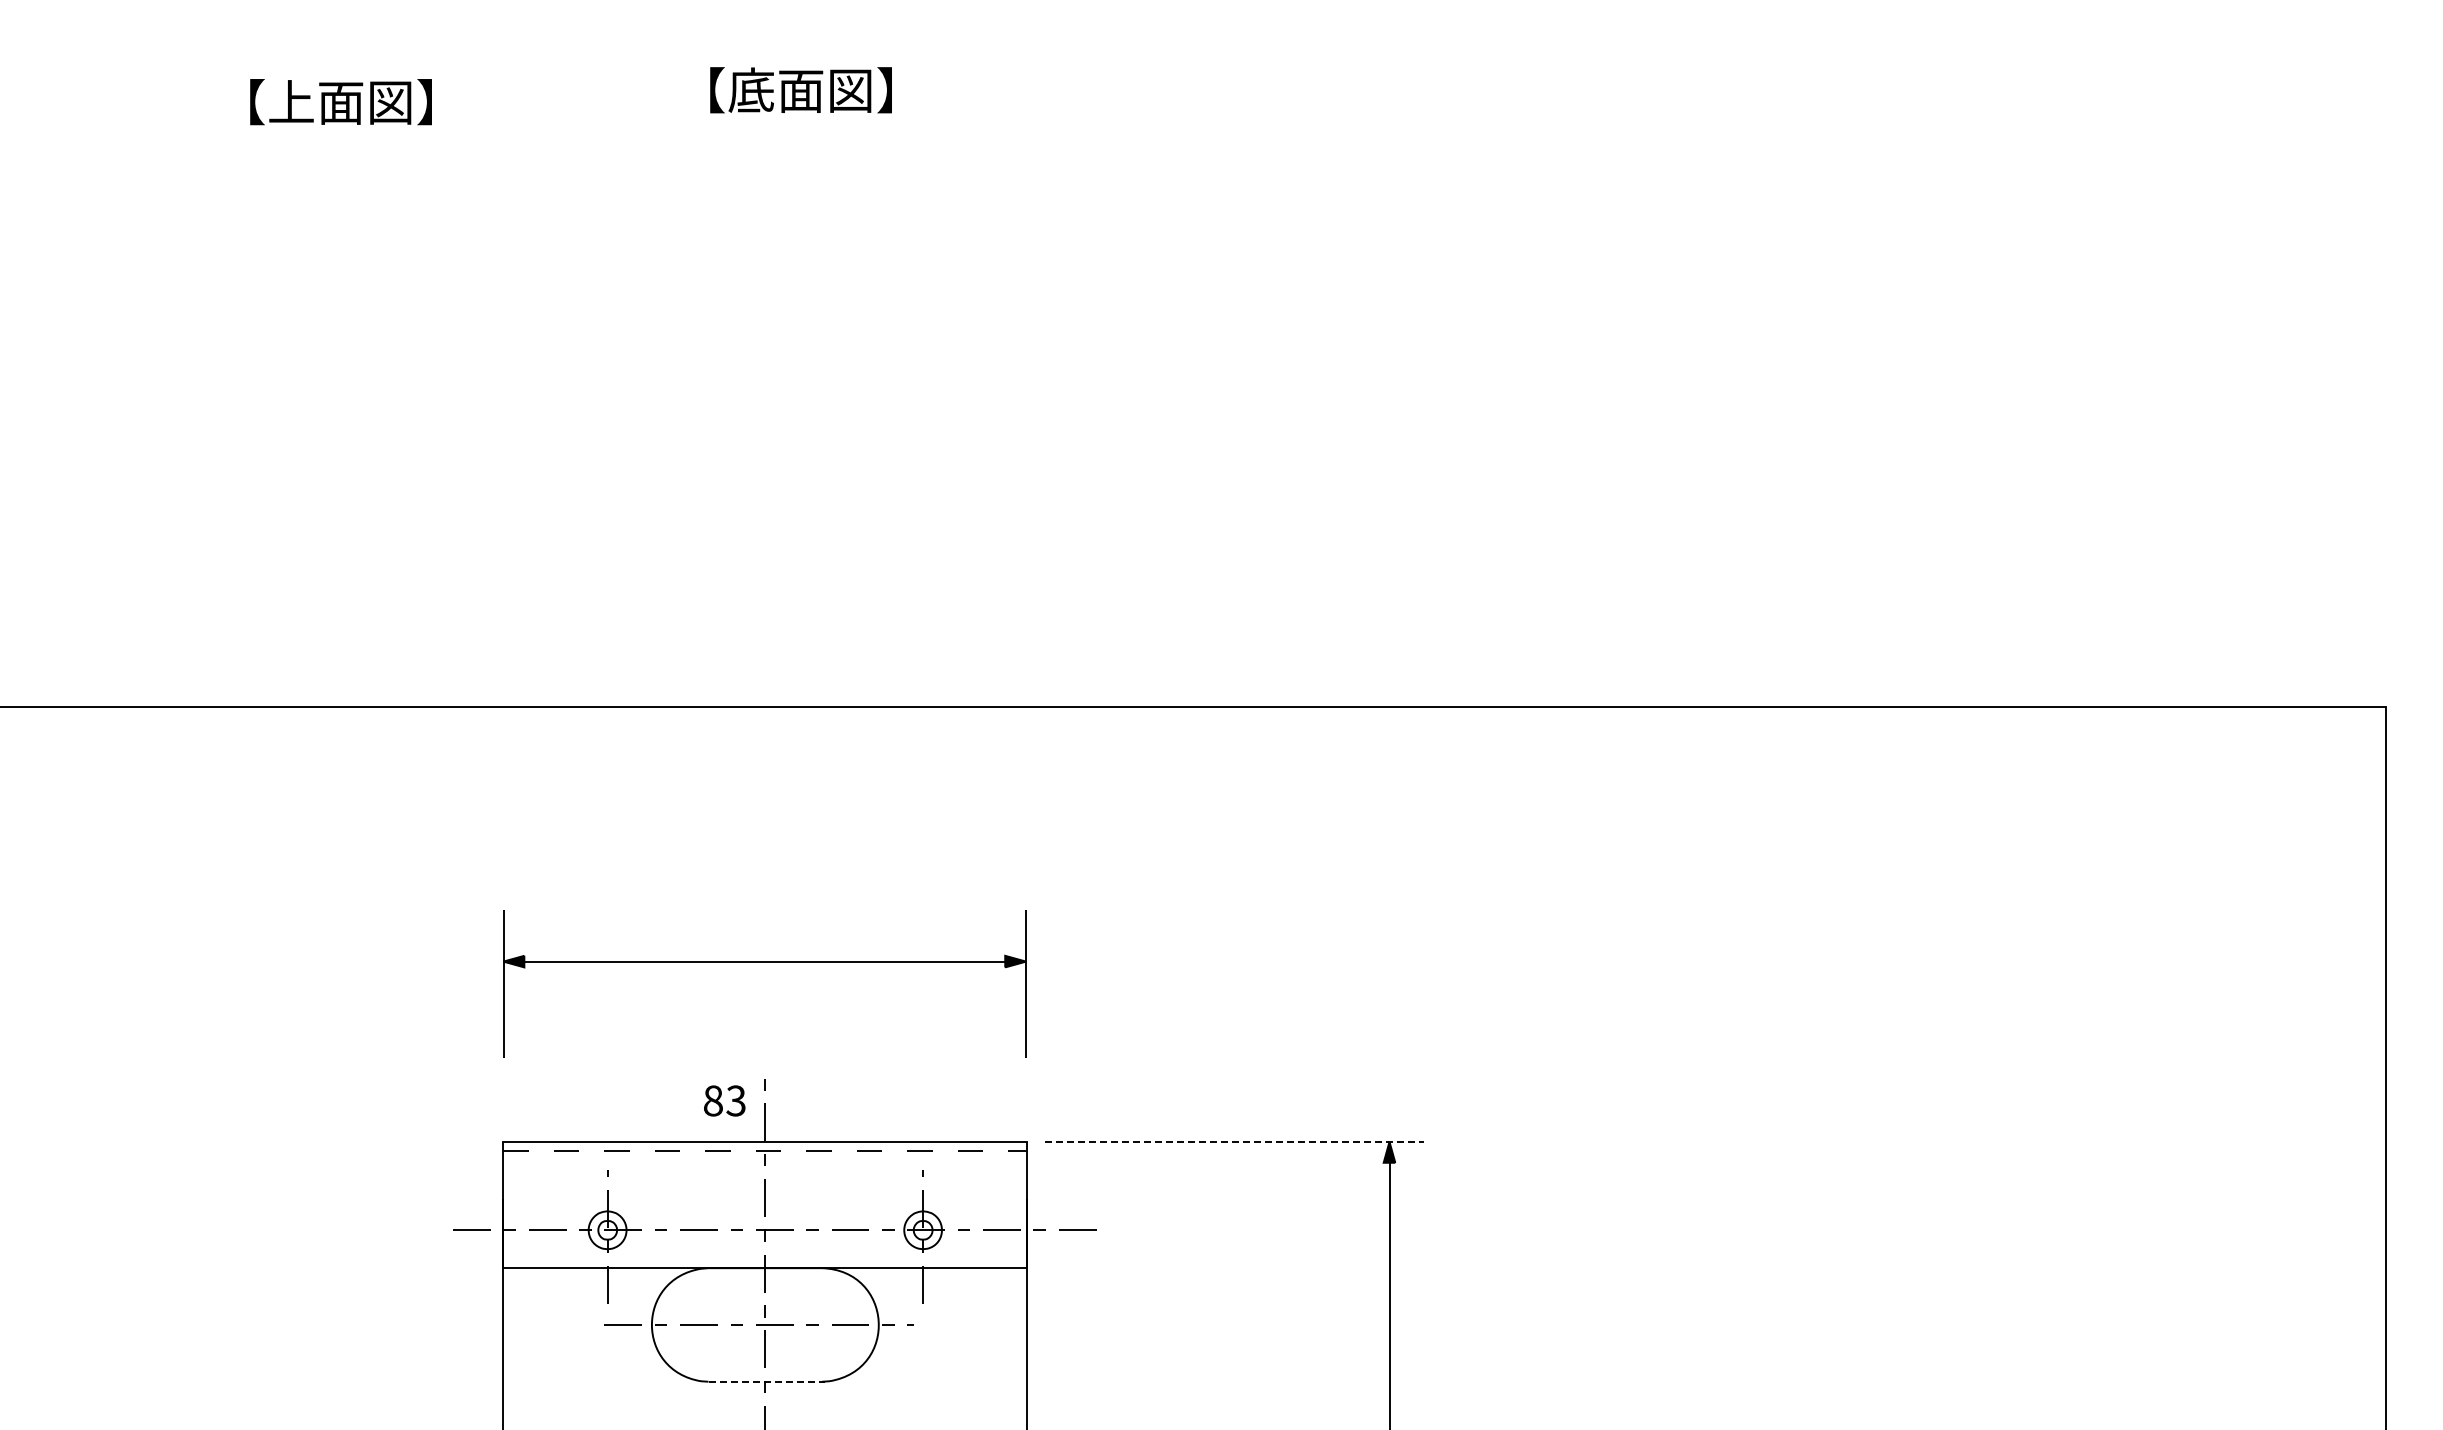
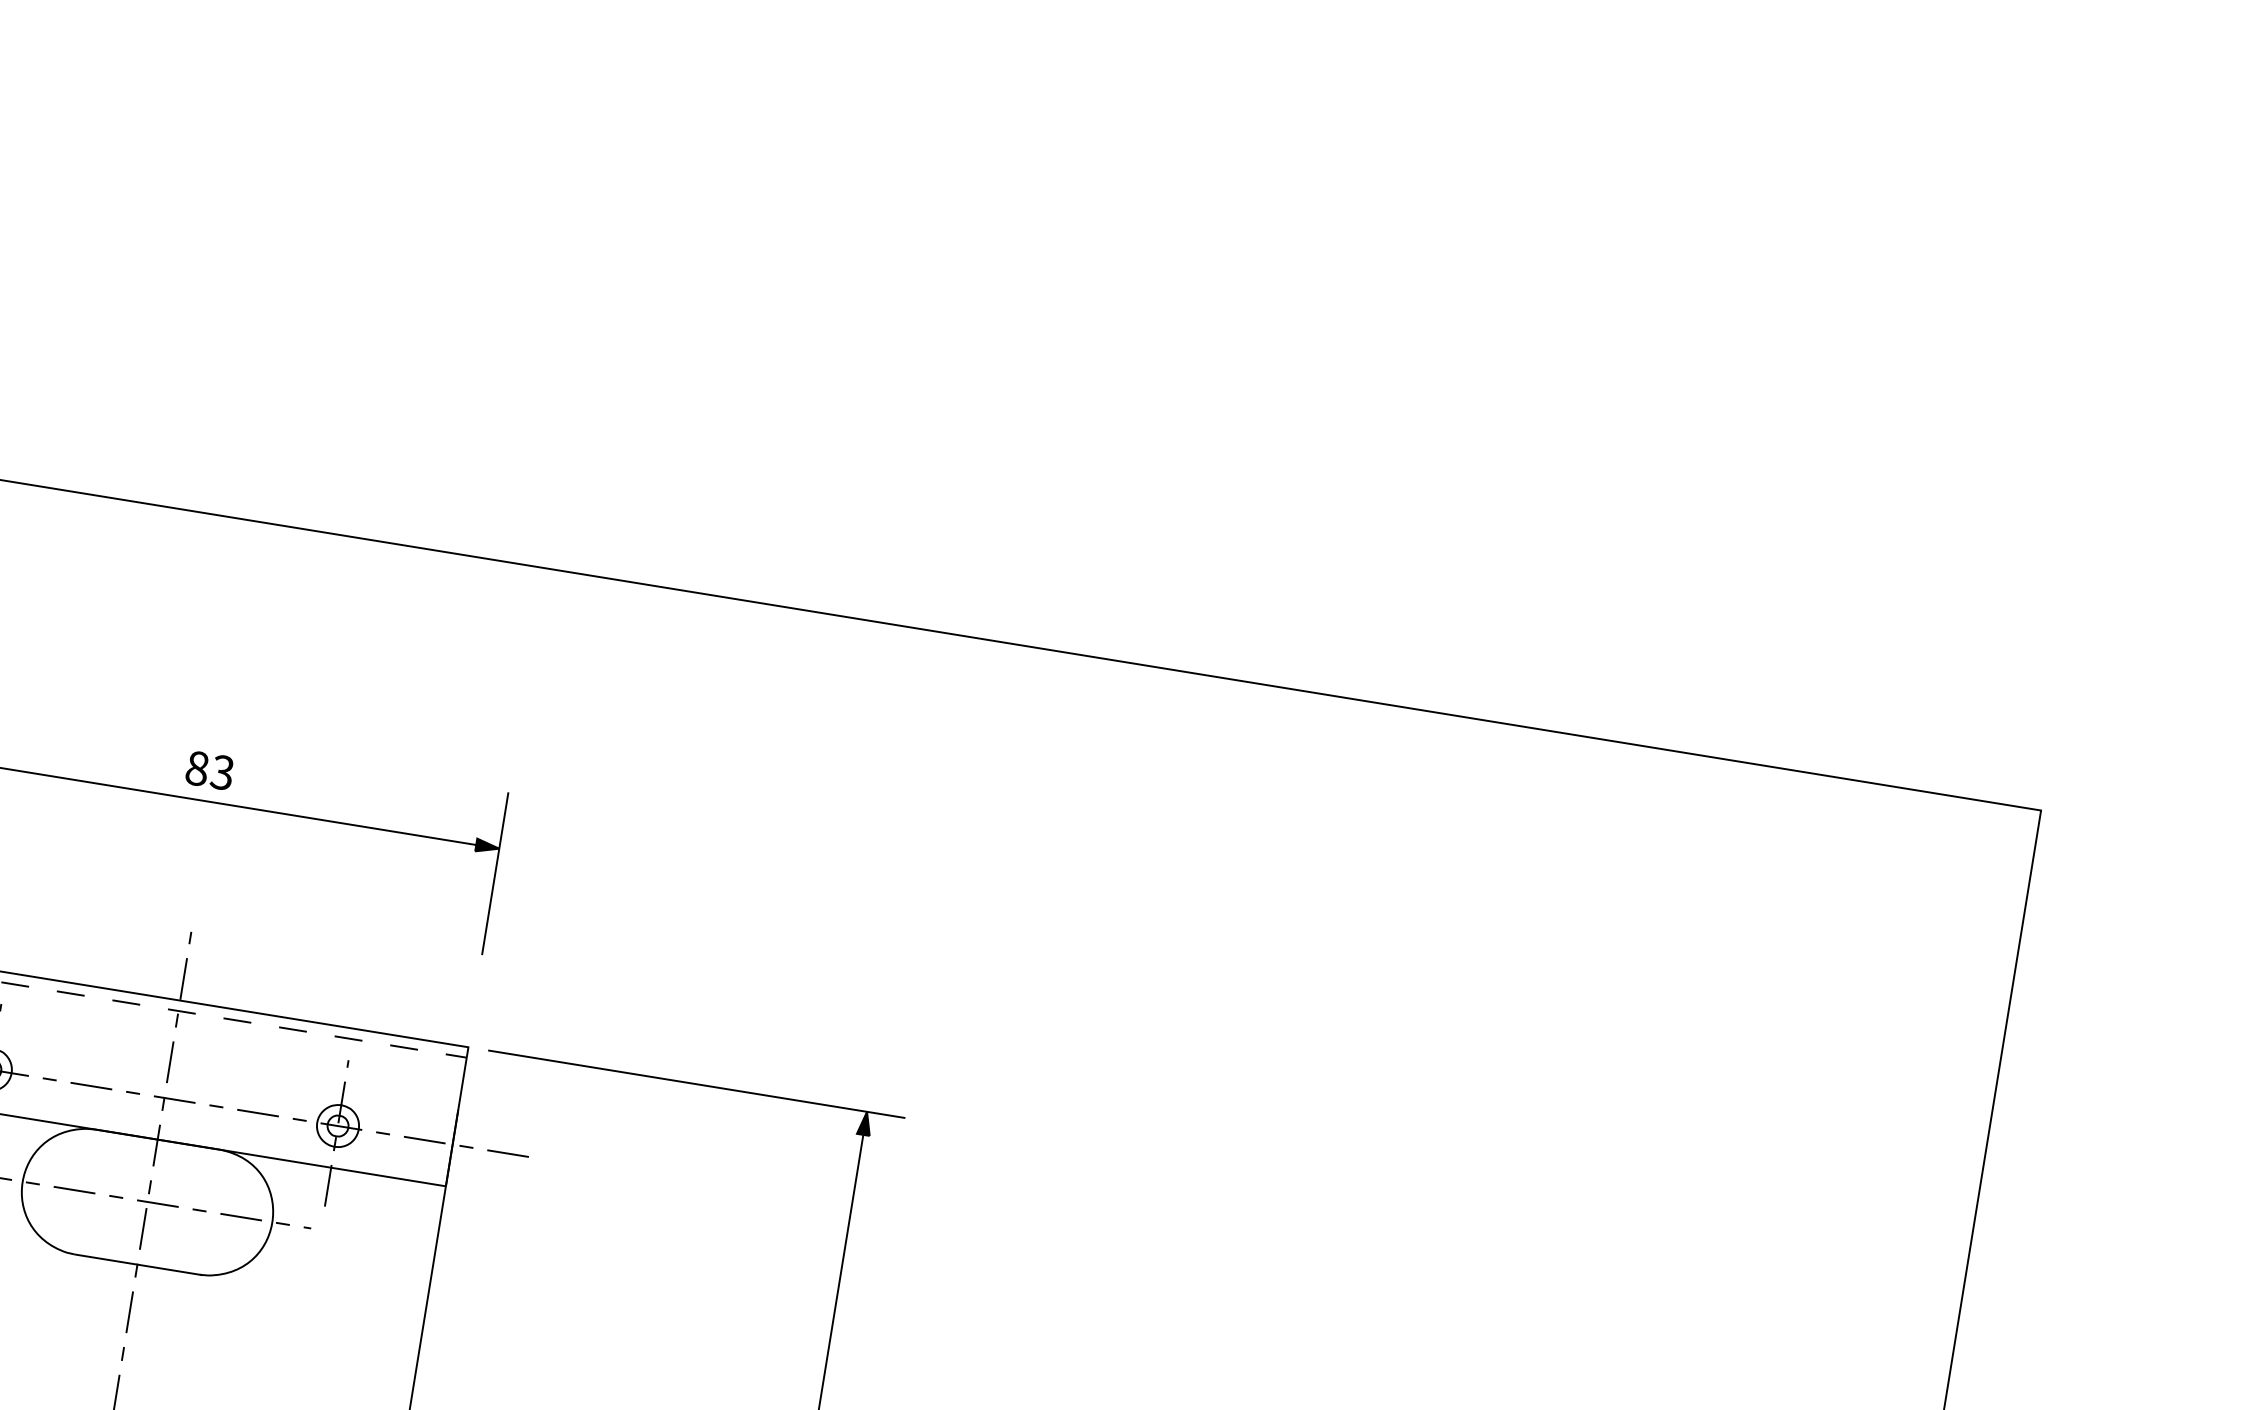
part: (724, 1100) -> (209, 770), moved
line: (1234, 1141) -> (696, 1083), dashed -> solid
line: (767, 1381) -> (139, 1264), dashed -> solid

